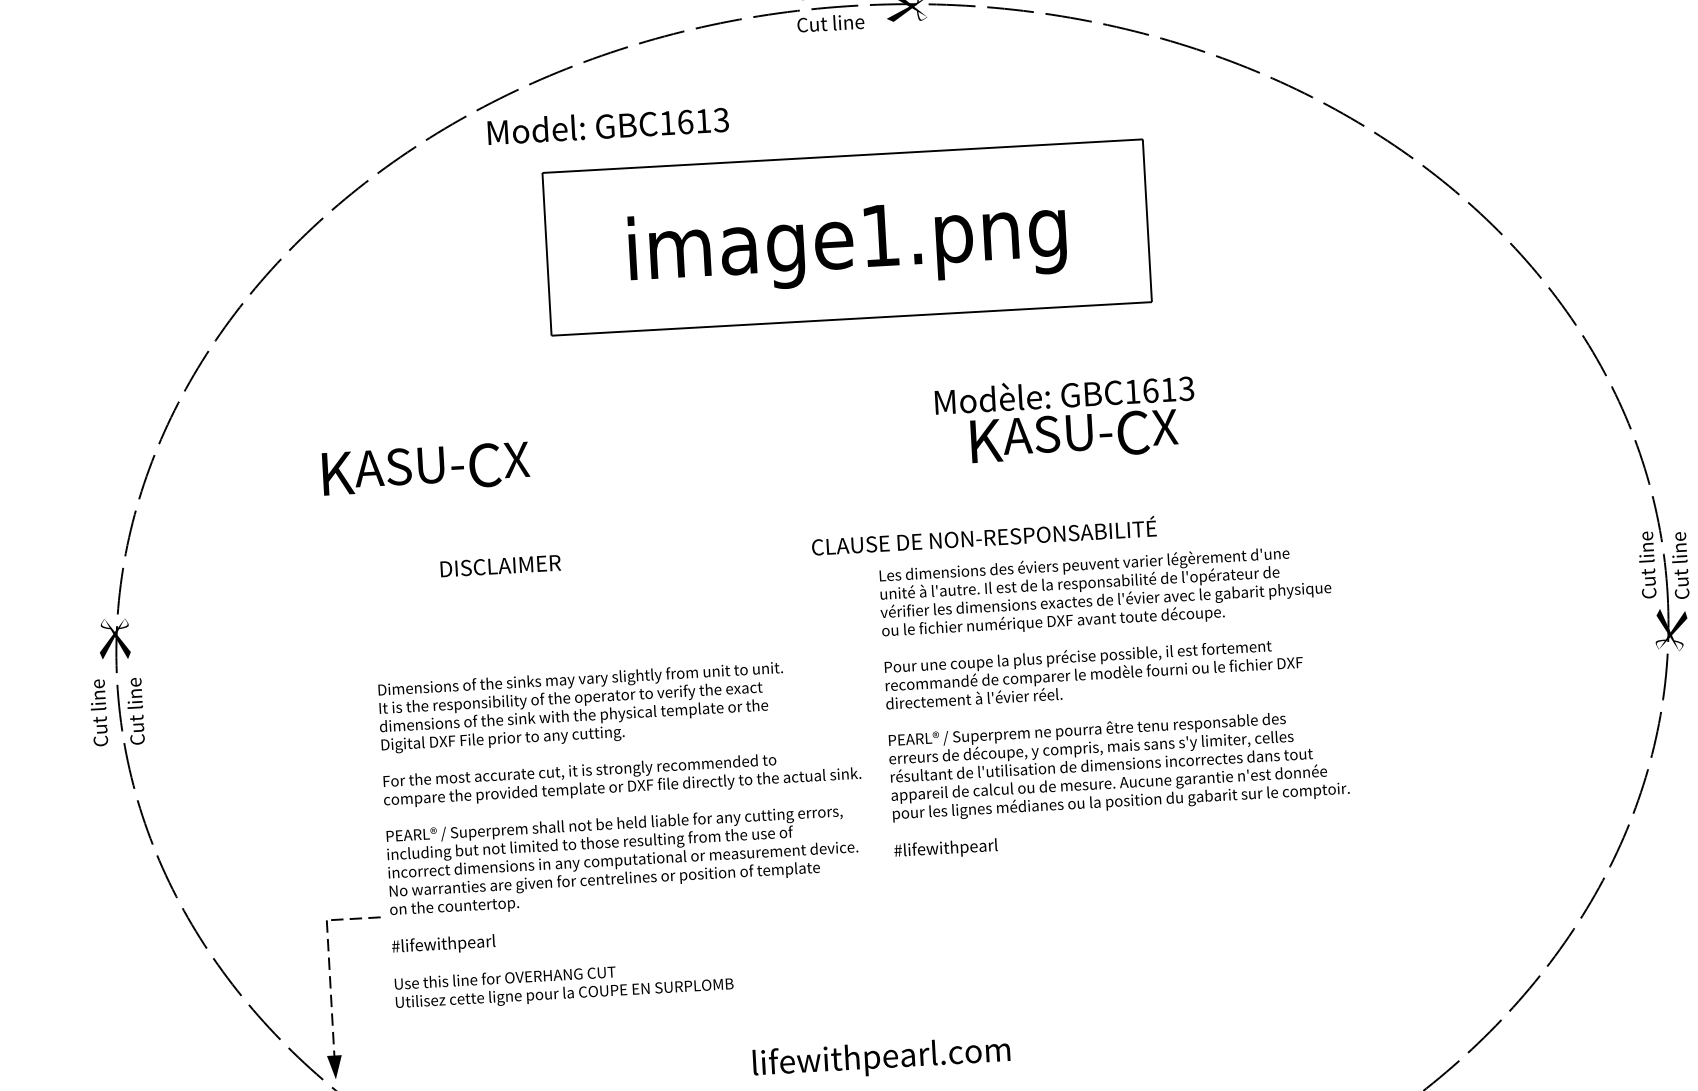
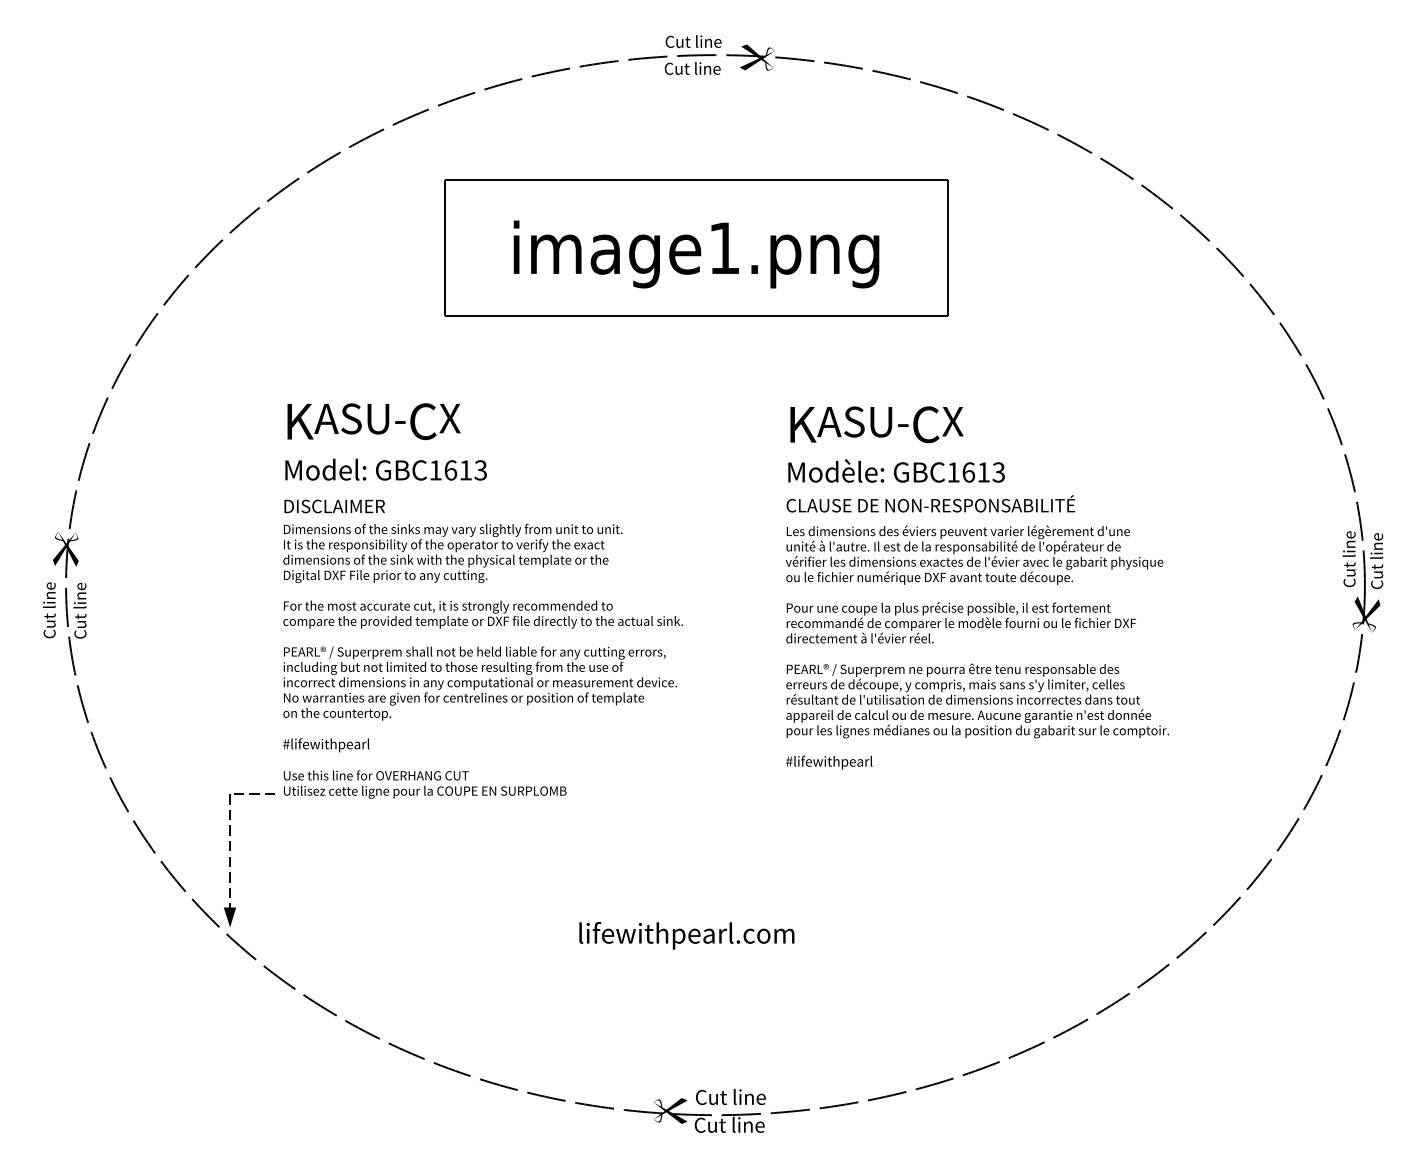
text: (607, 125) -> (385, 469), moved
text: (1064, 393) -> (896, 470), moved
text: (425, 468) -> (373, 421), moved
text: (983, 535) -> (930, 503), moved
text: (500, 566) -> (334, 506), moved
text: (1115, 701) -> (977, 647), moved
text: (624, 834) -> (482, 661), moved

